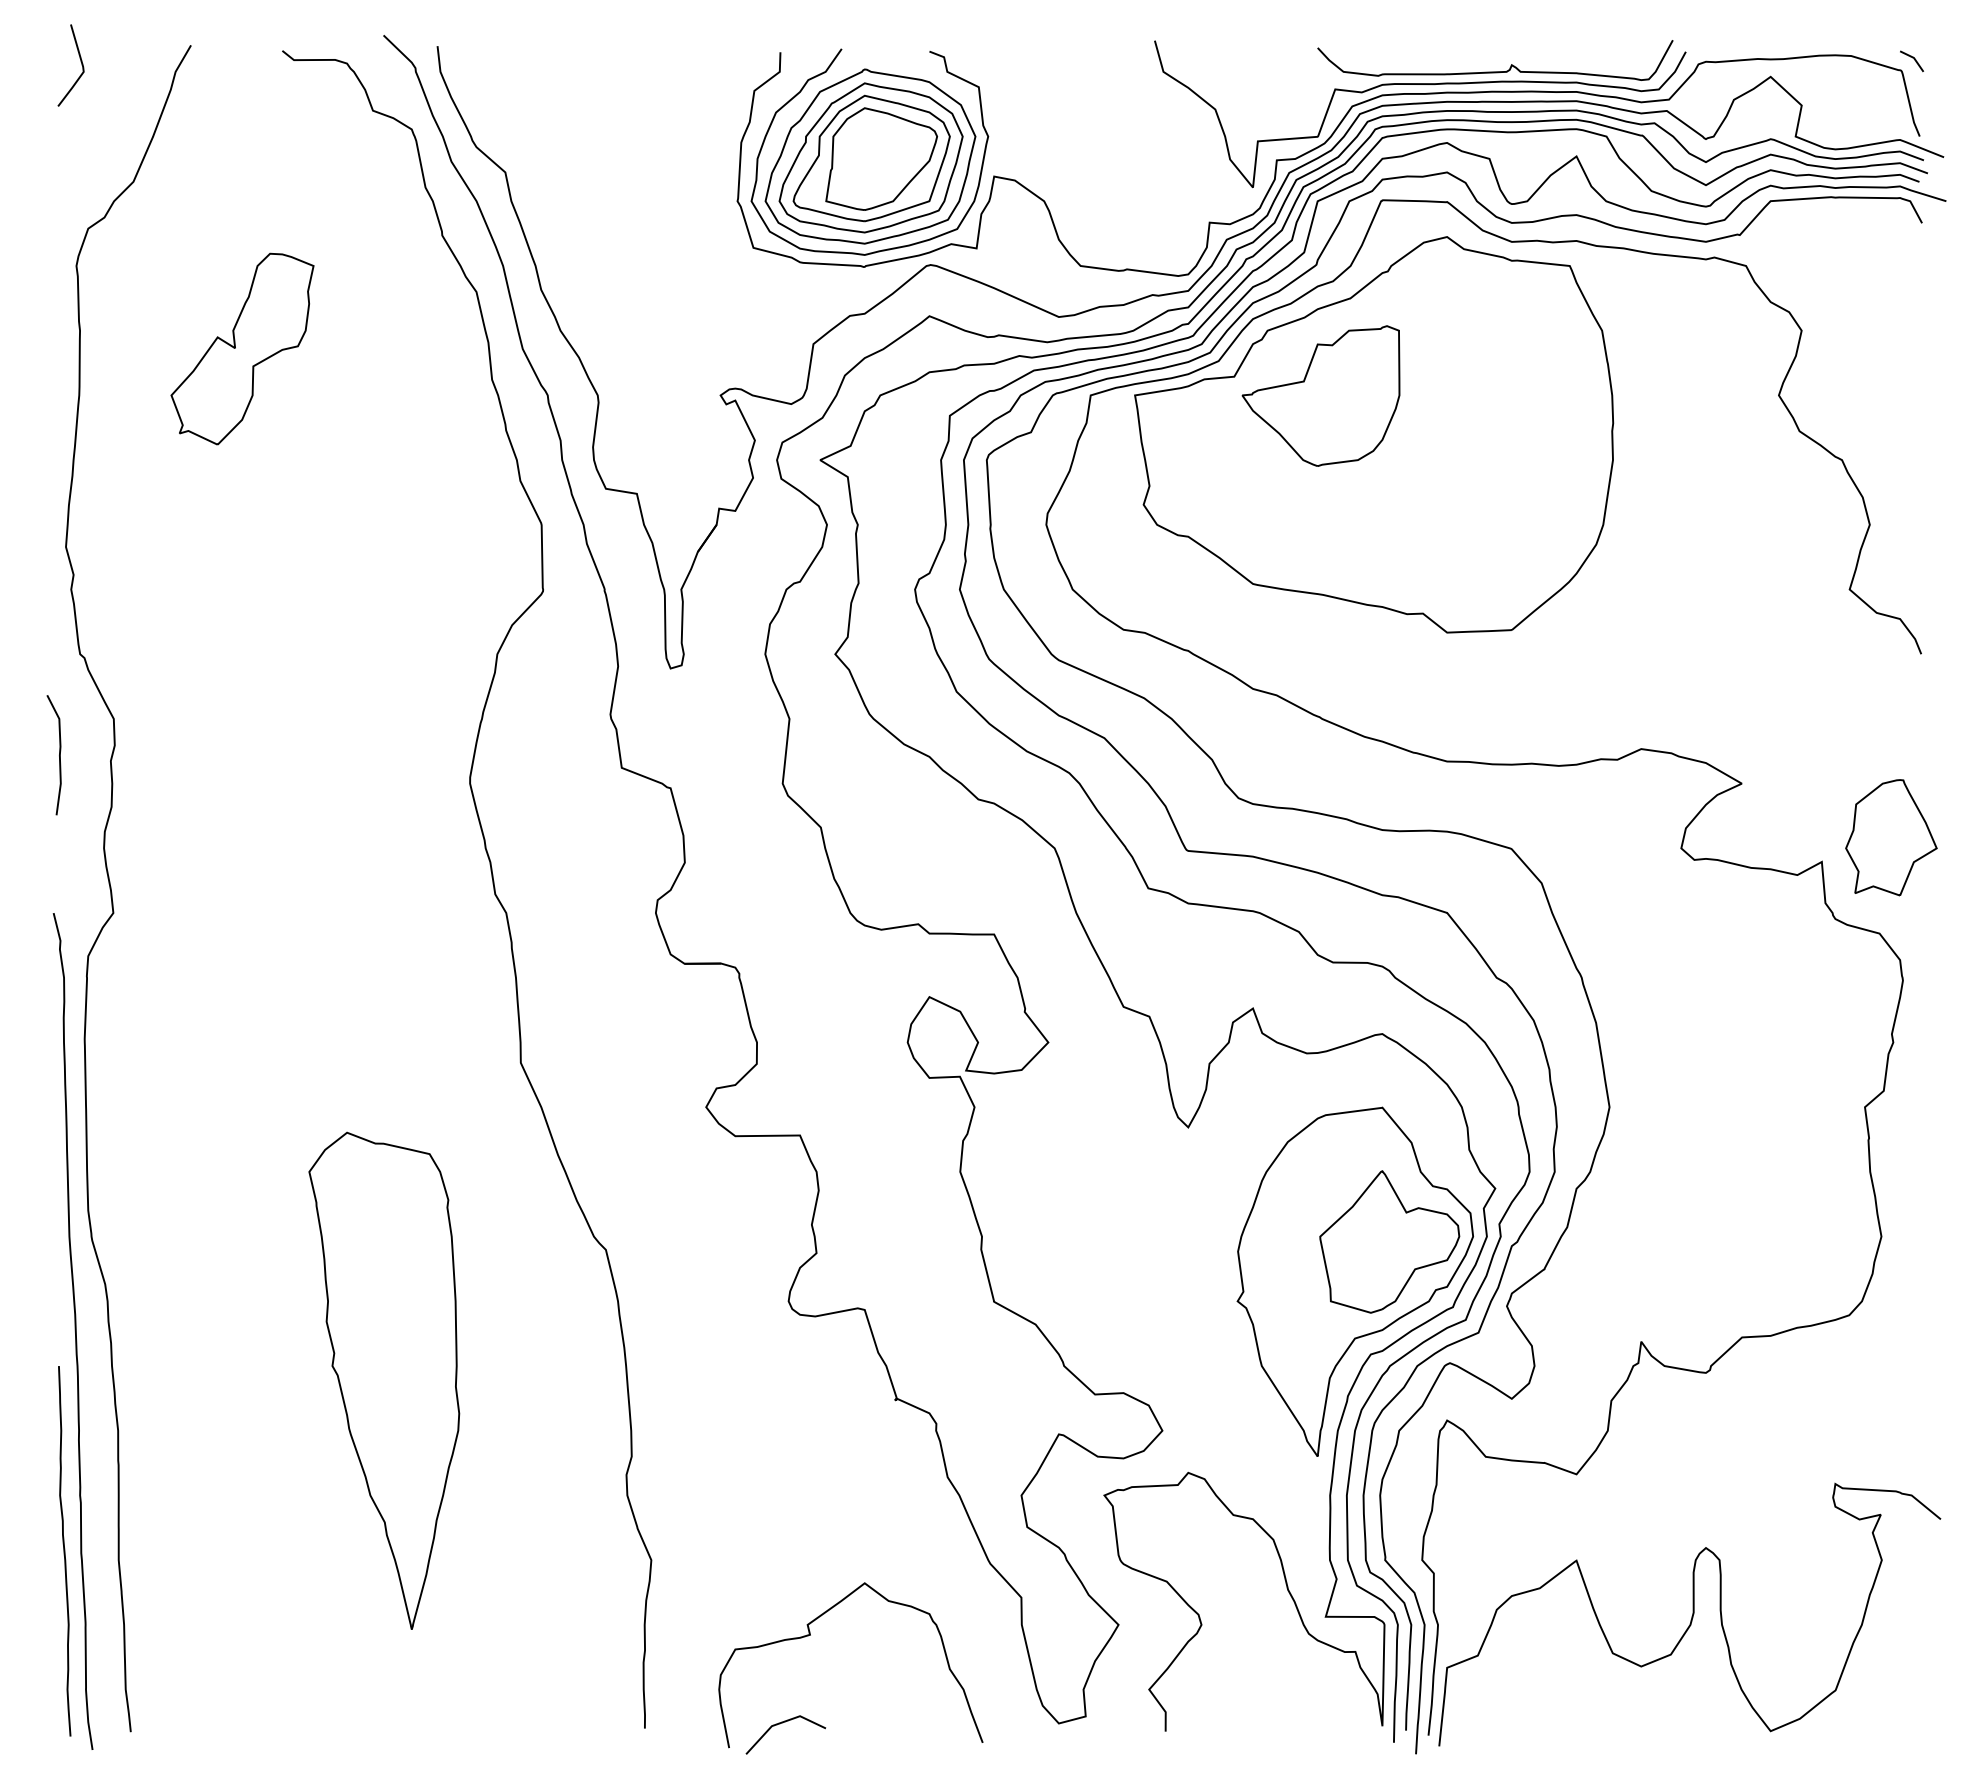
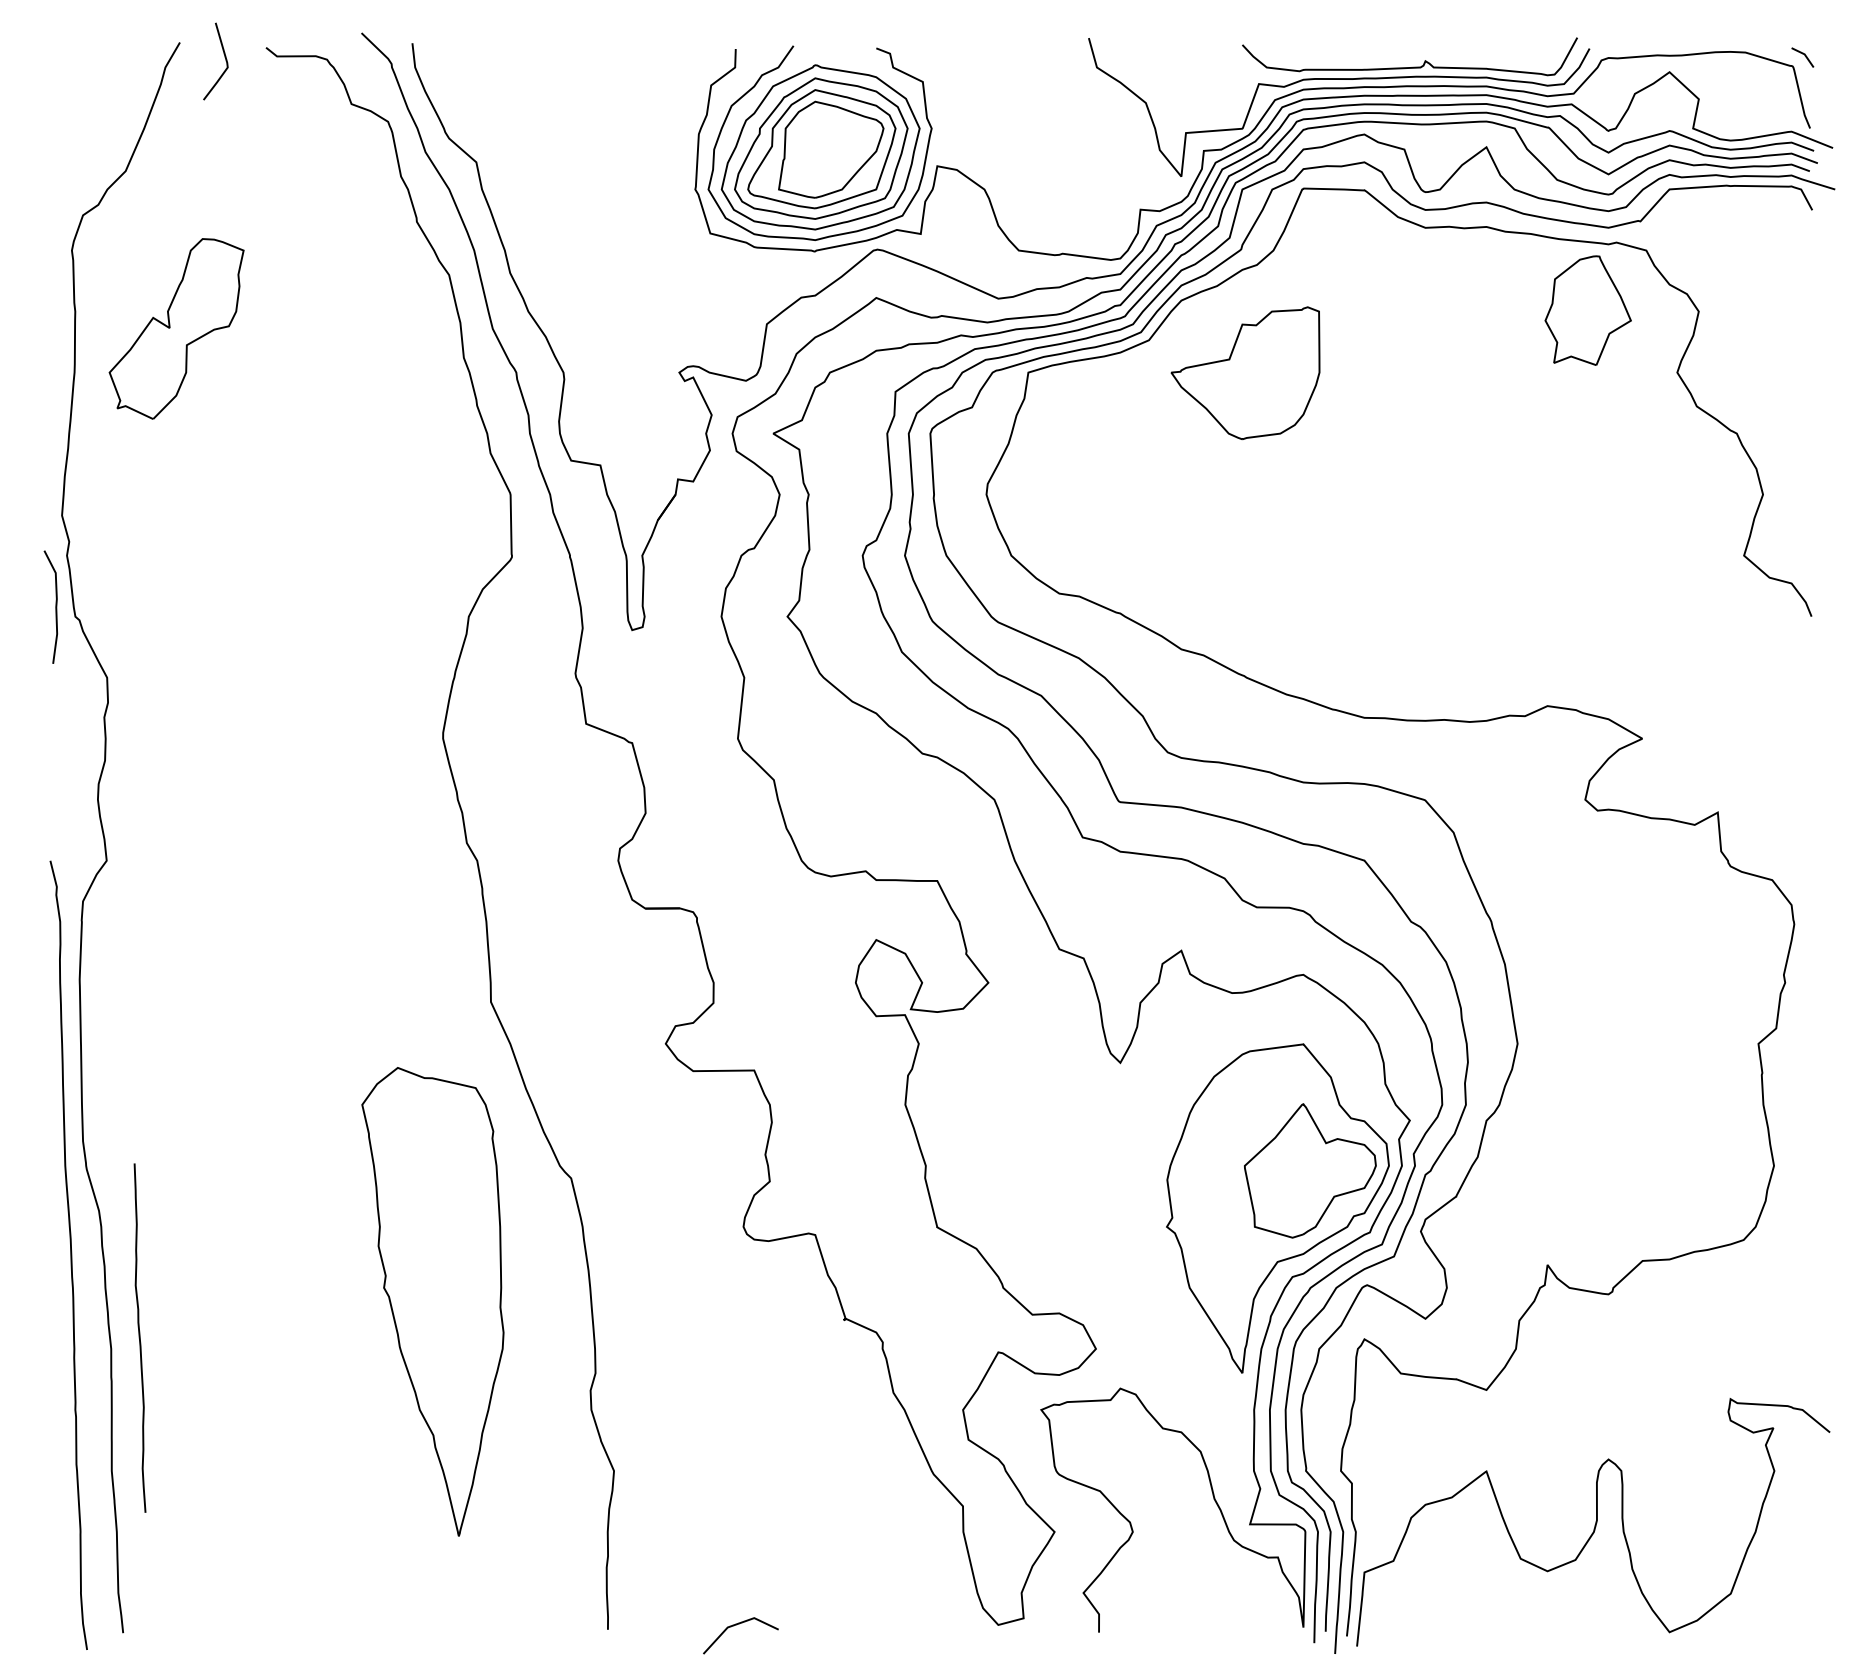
line: (80, 61) -> (224, 57), moved
part: (242, 348) -> (176, 328), moved
part: (1374, 434) -> (1295, 409), removed
curve: (59, 755) -> (55, 607), moved
part: (1891, 837) -> (1588, 310), moved
part: (384, 1380) -> (433, 1301), moved
curve: (64, 1551) -> (139, 1338), moved
curve: (810, 1635) -> (764, 1542), removed

